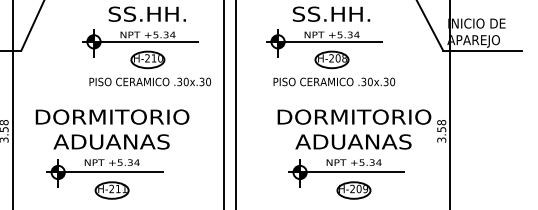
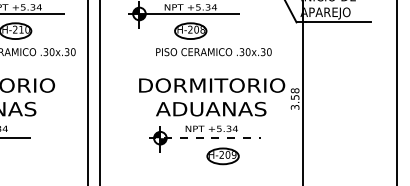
text: (334, 81) -> (214, 51), moved
line: (346, 172) -> (204, 138), solid -> dashed
part: (353, 190) -> (222, 156), moved

